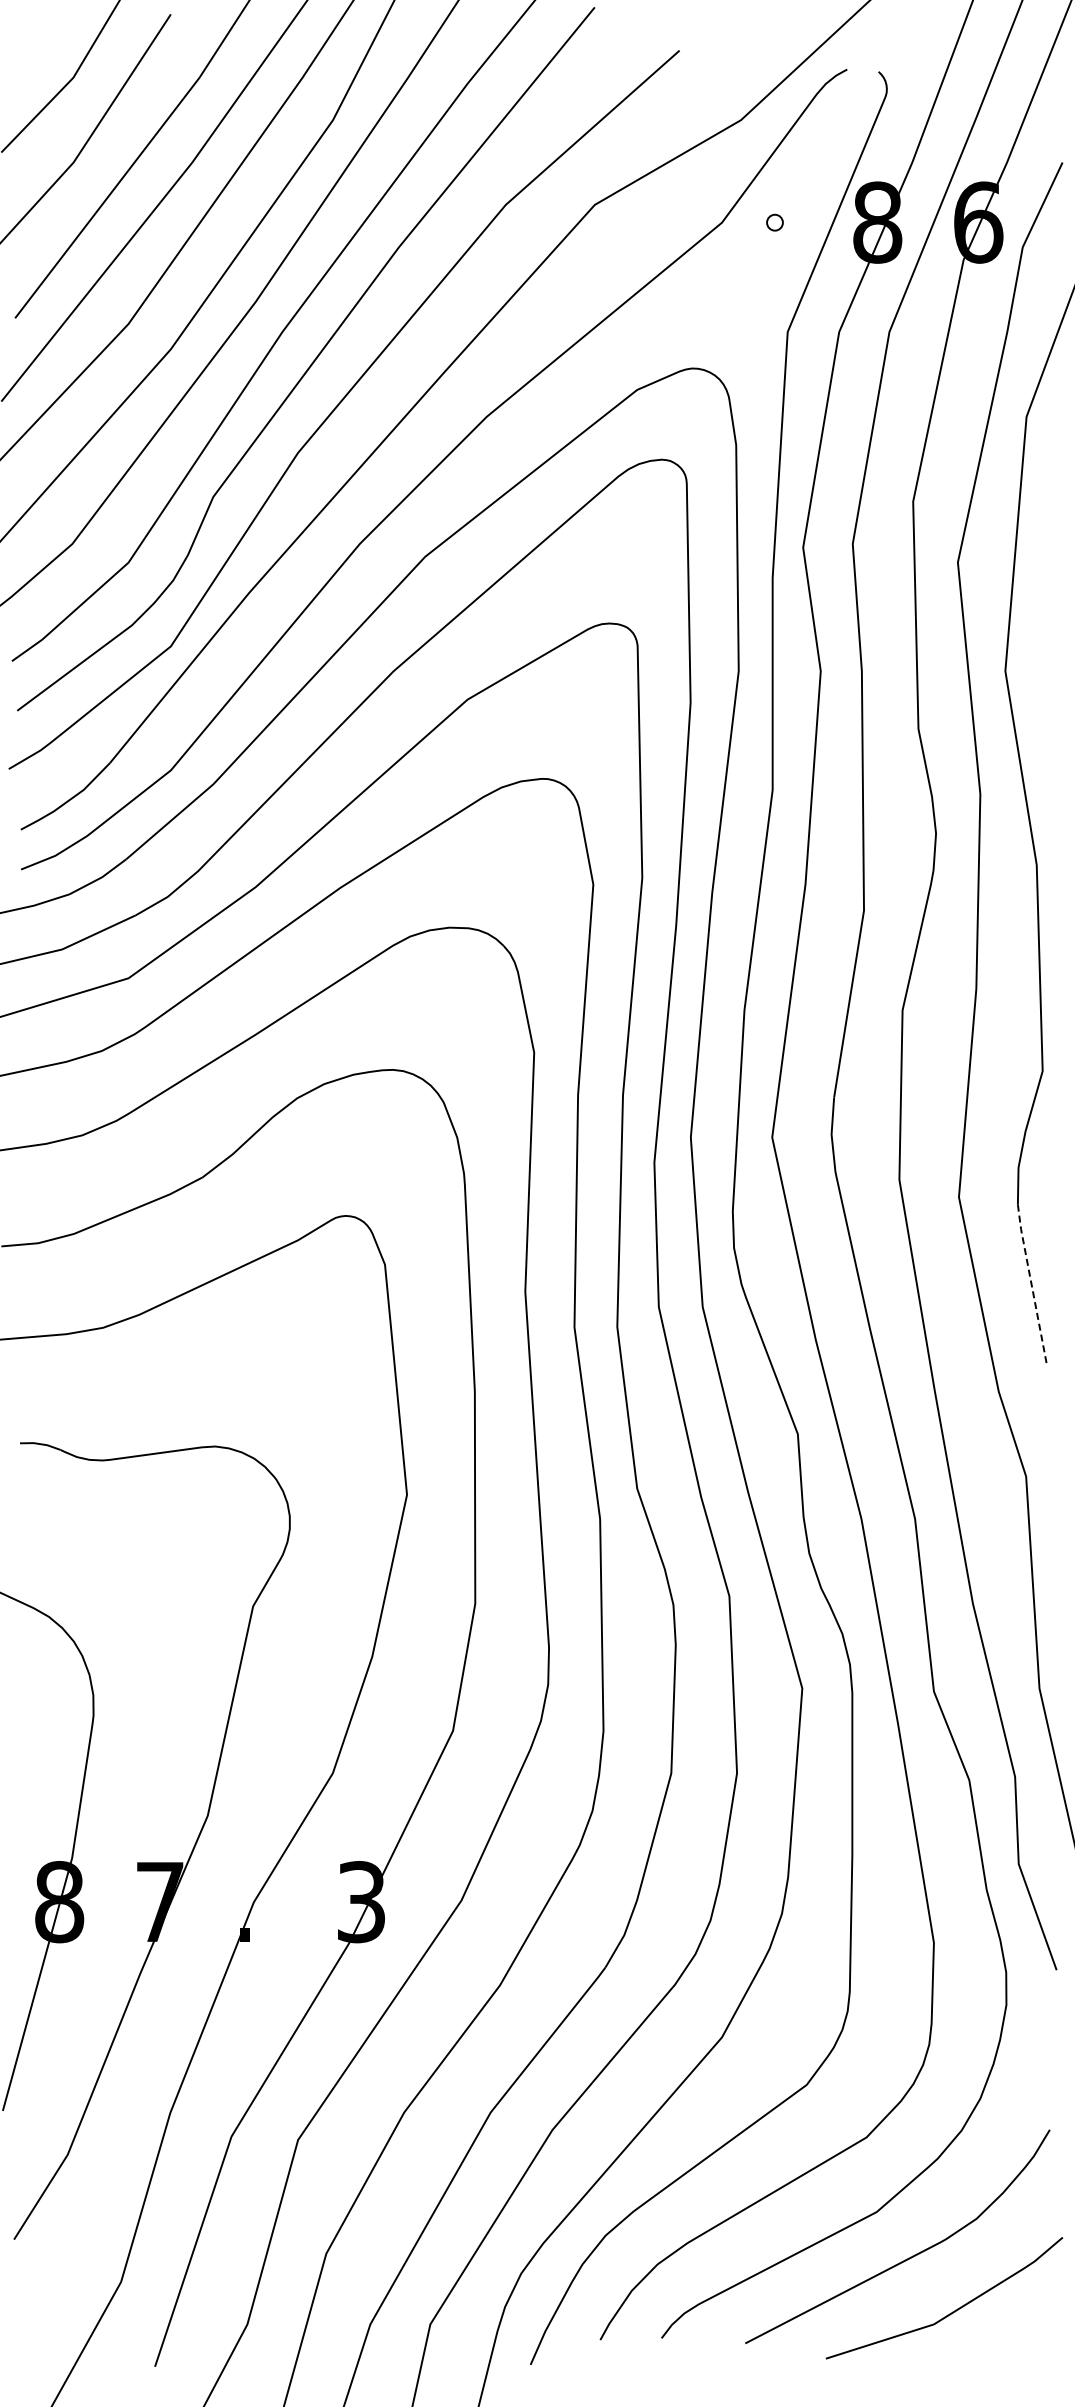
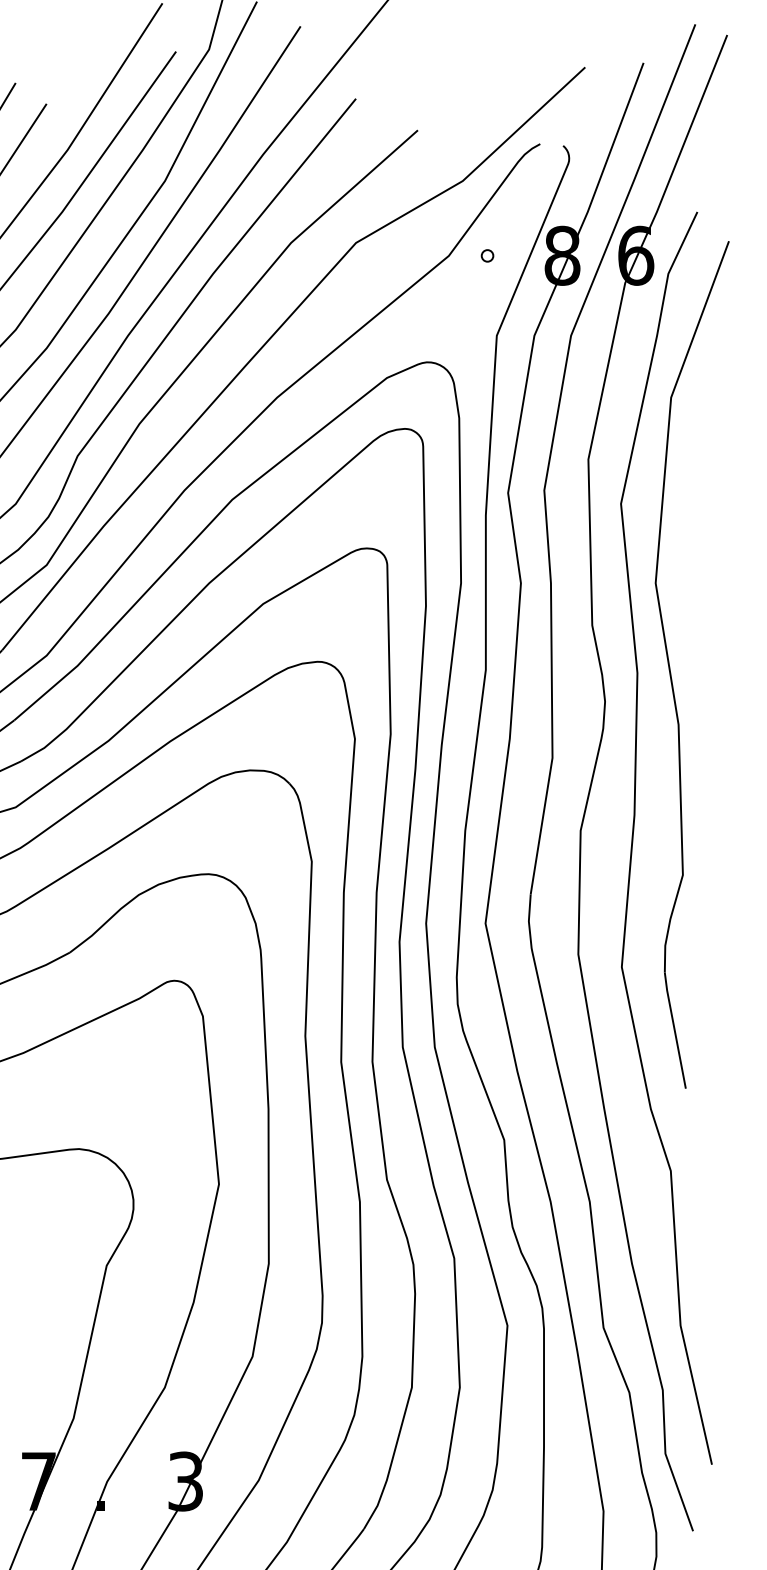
line: (1031, 1283) -> (674, 1030), dashed -> solid

